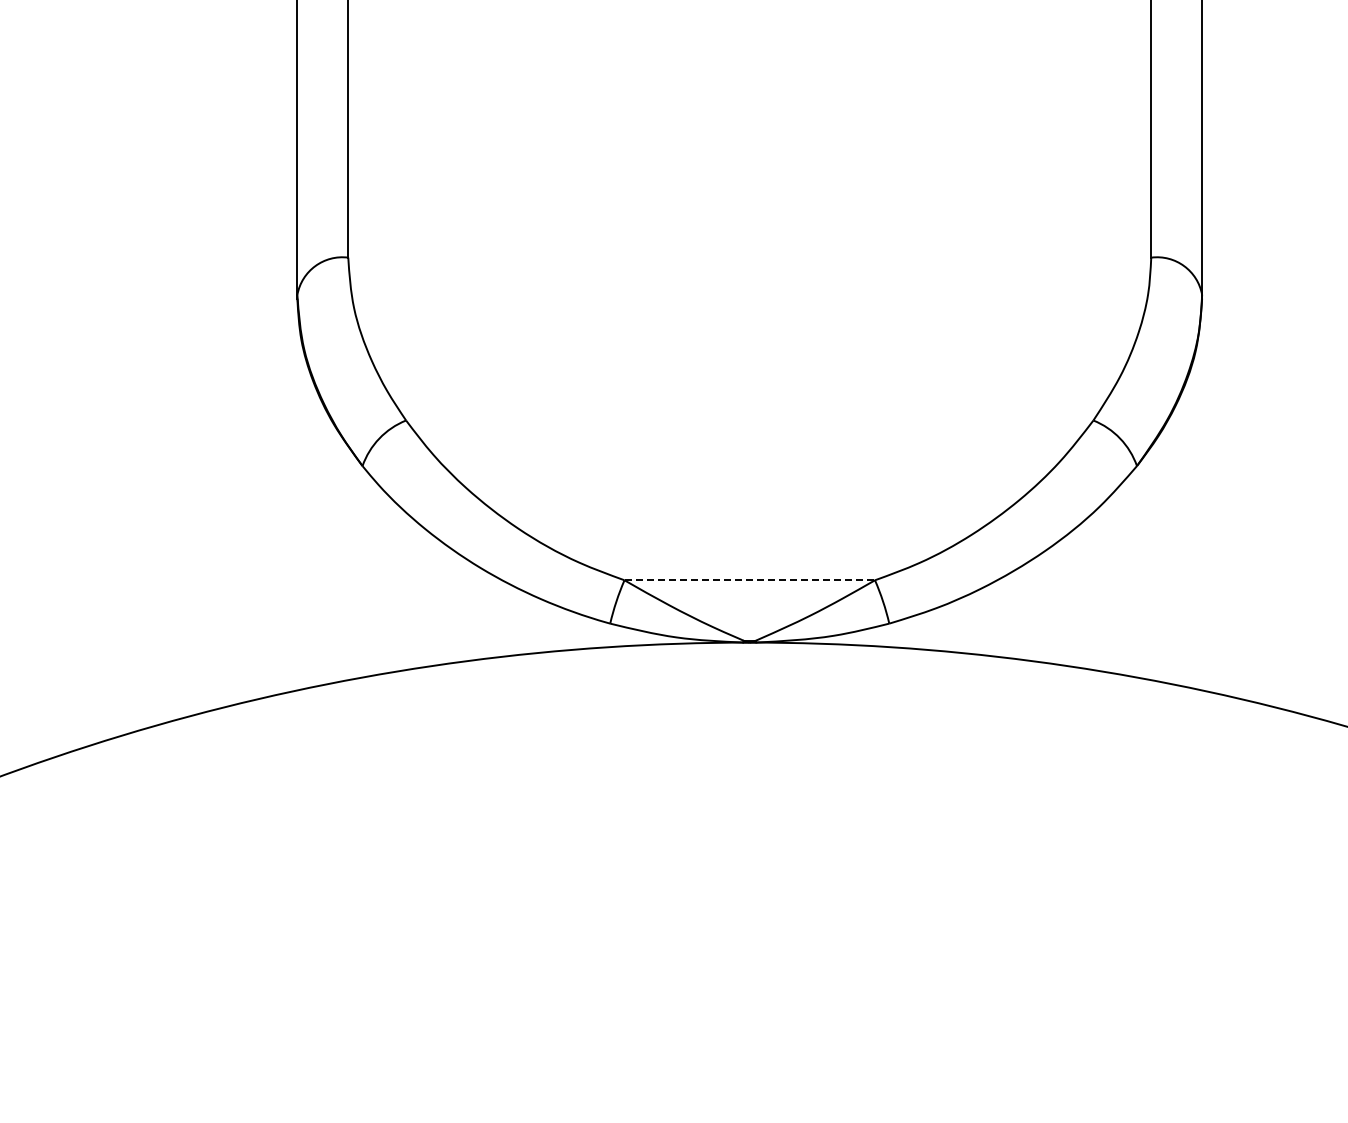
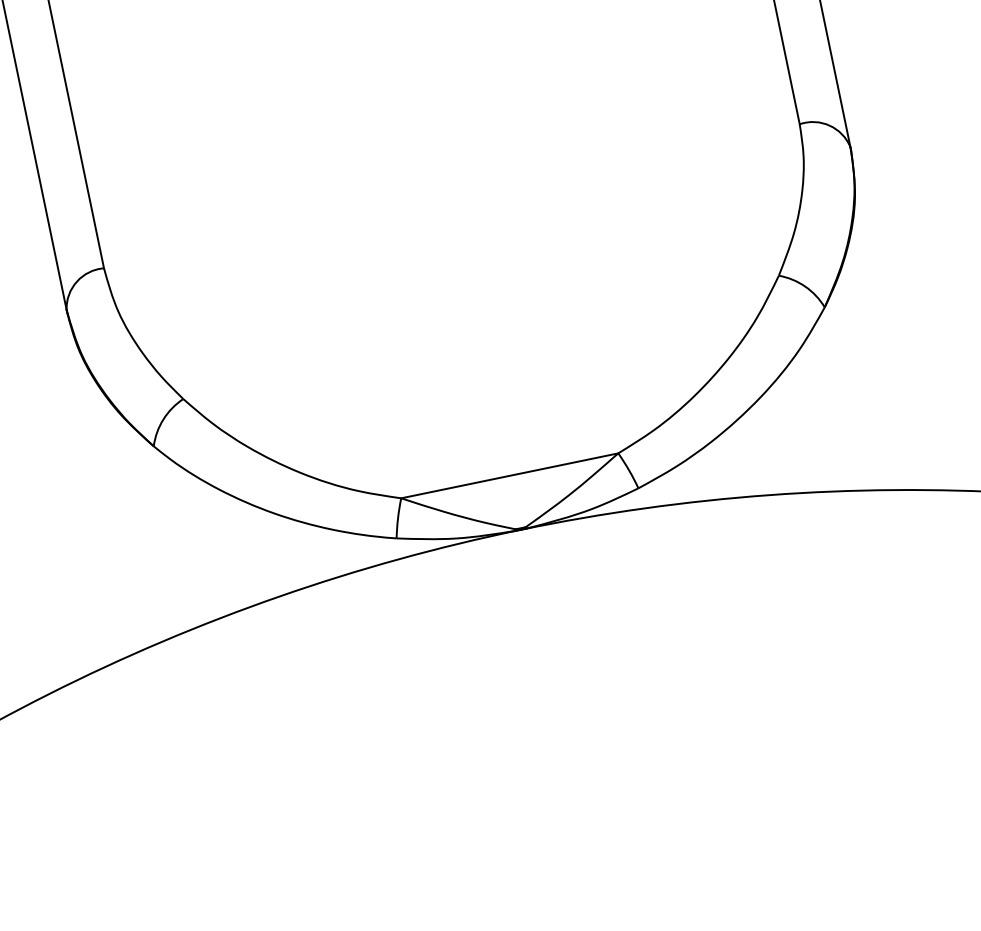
line: (750, 580) -> (510, 475), dashed -> solid

